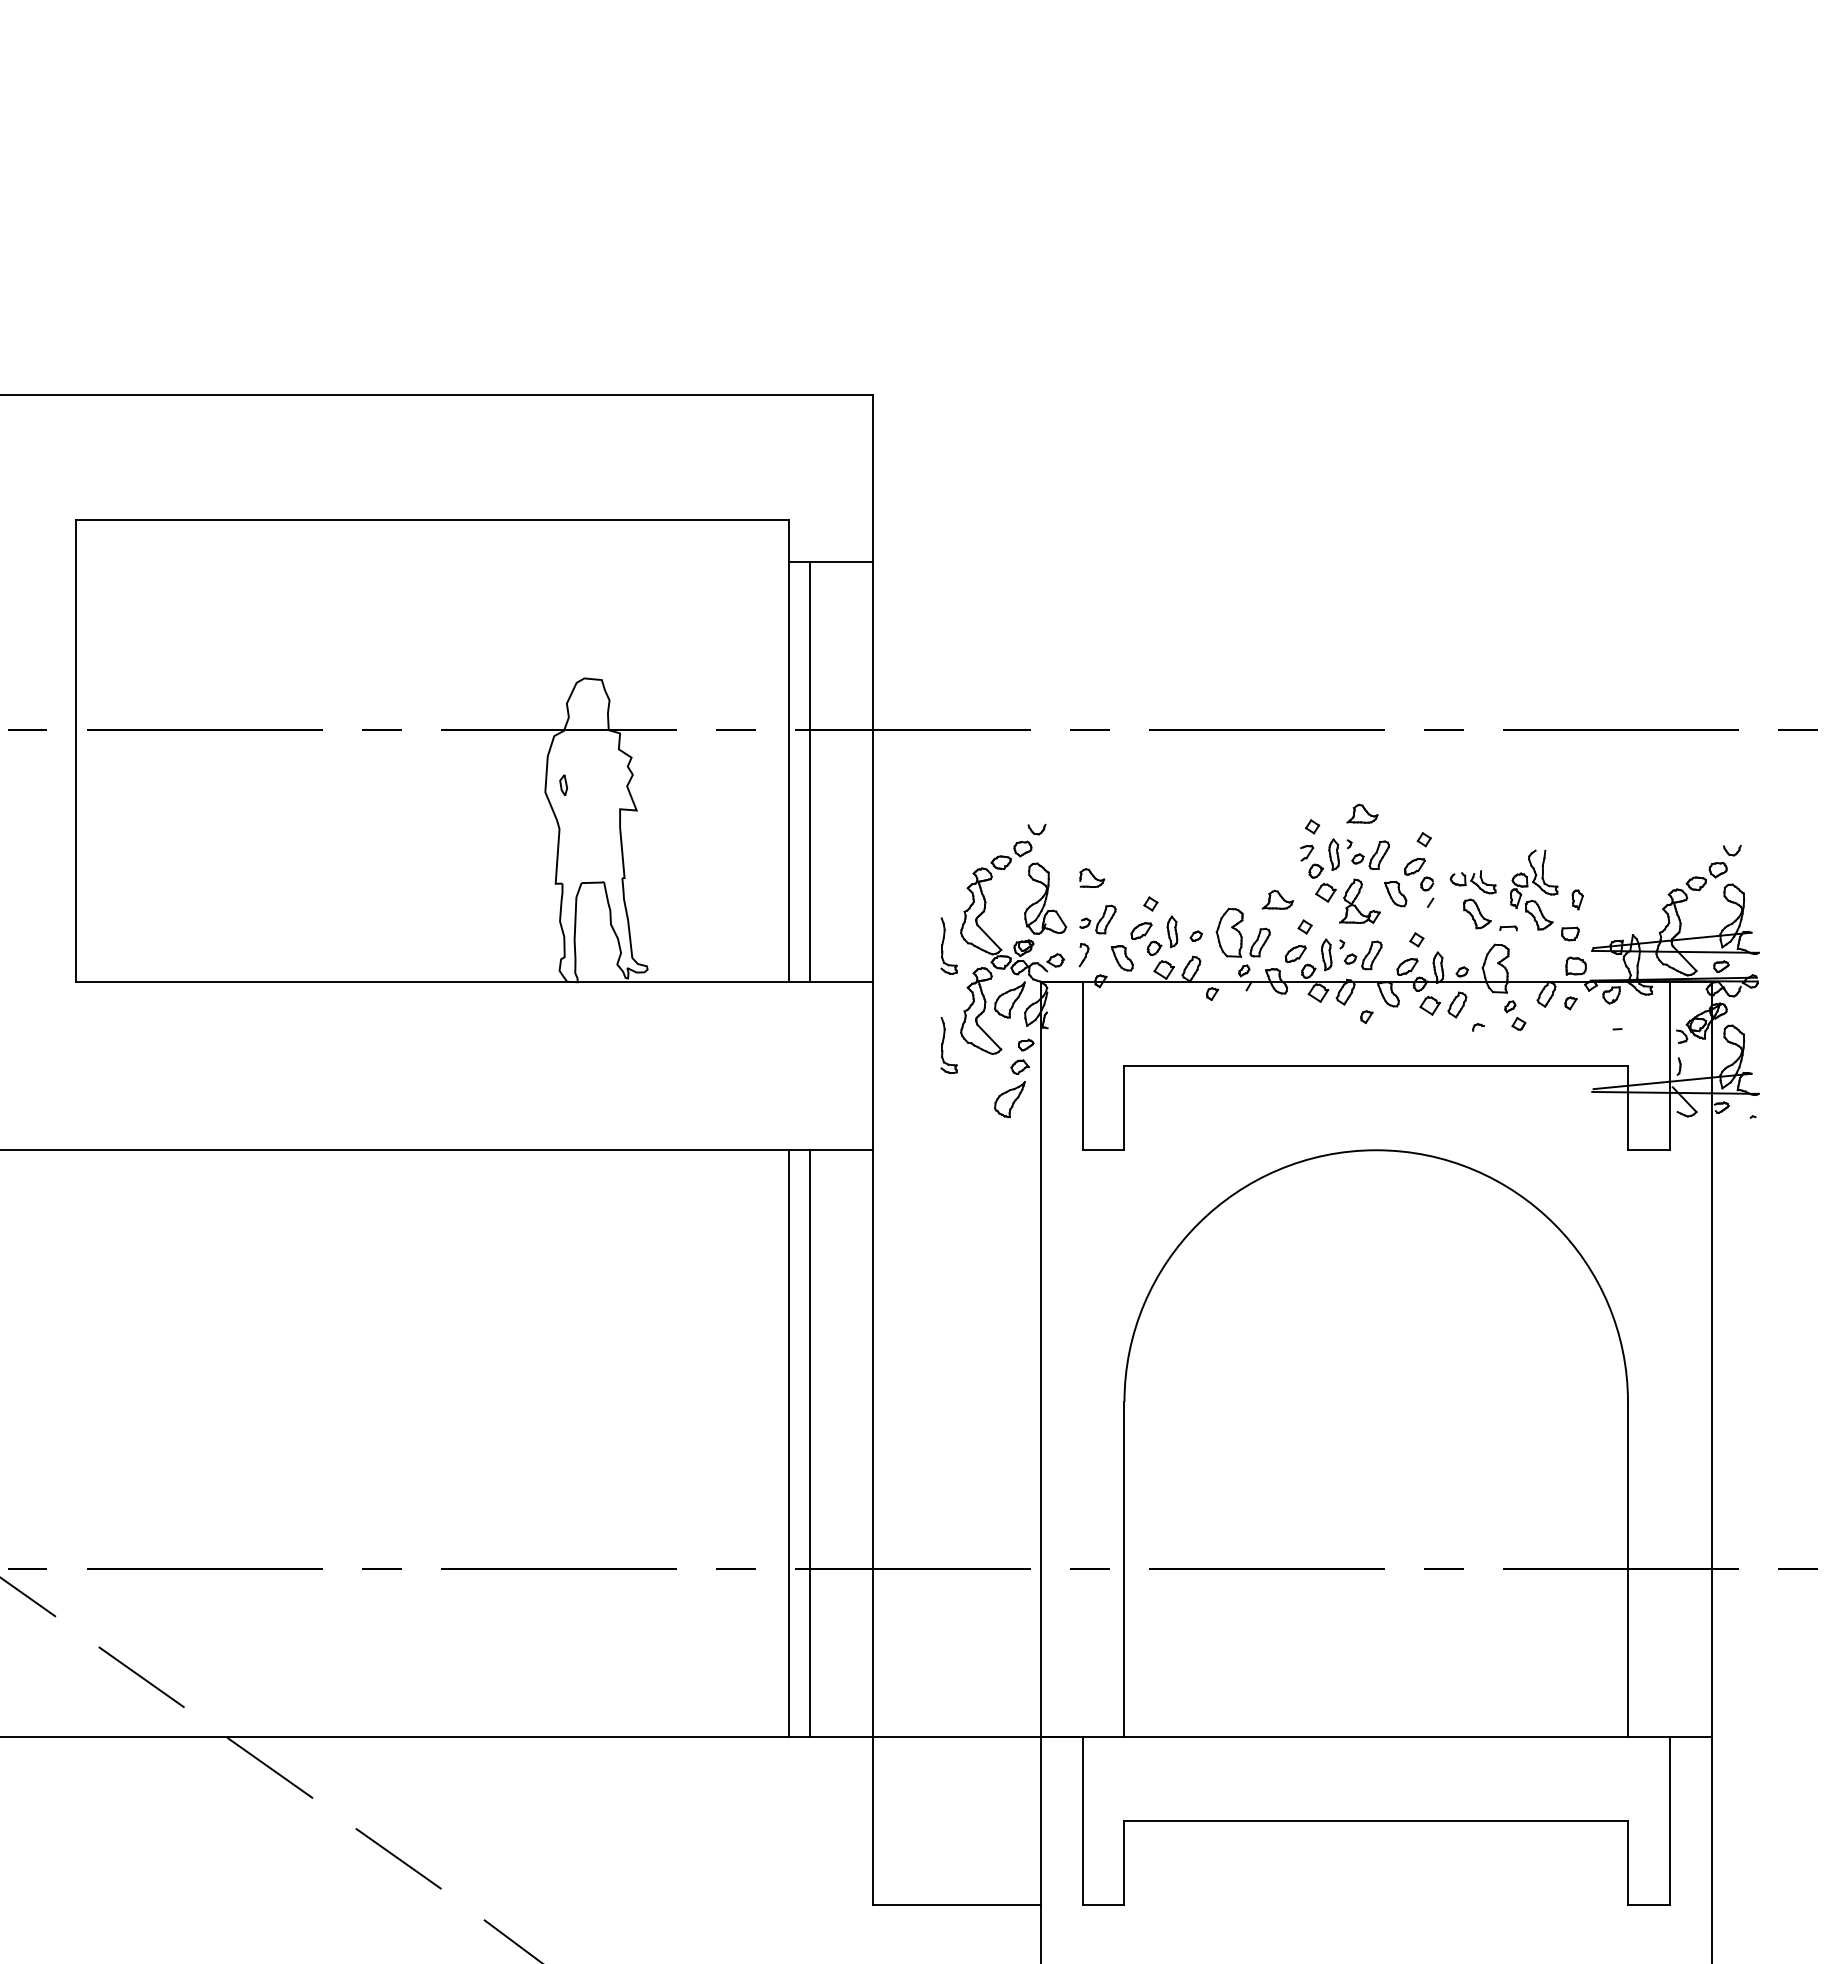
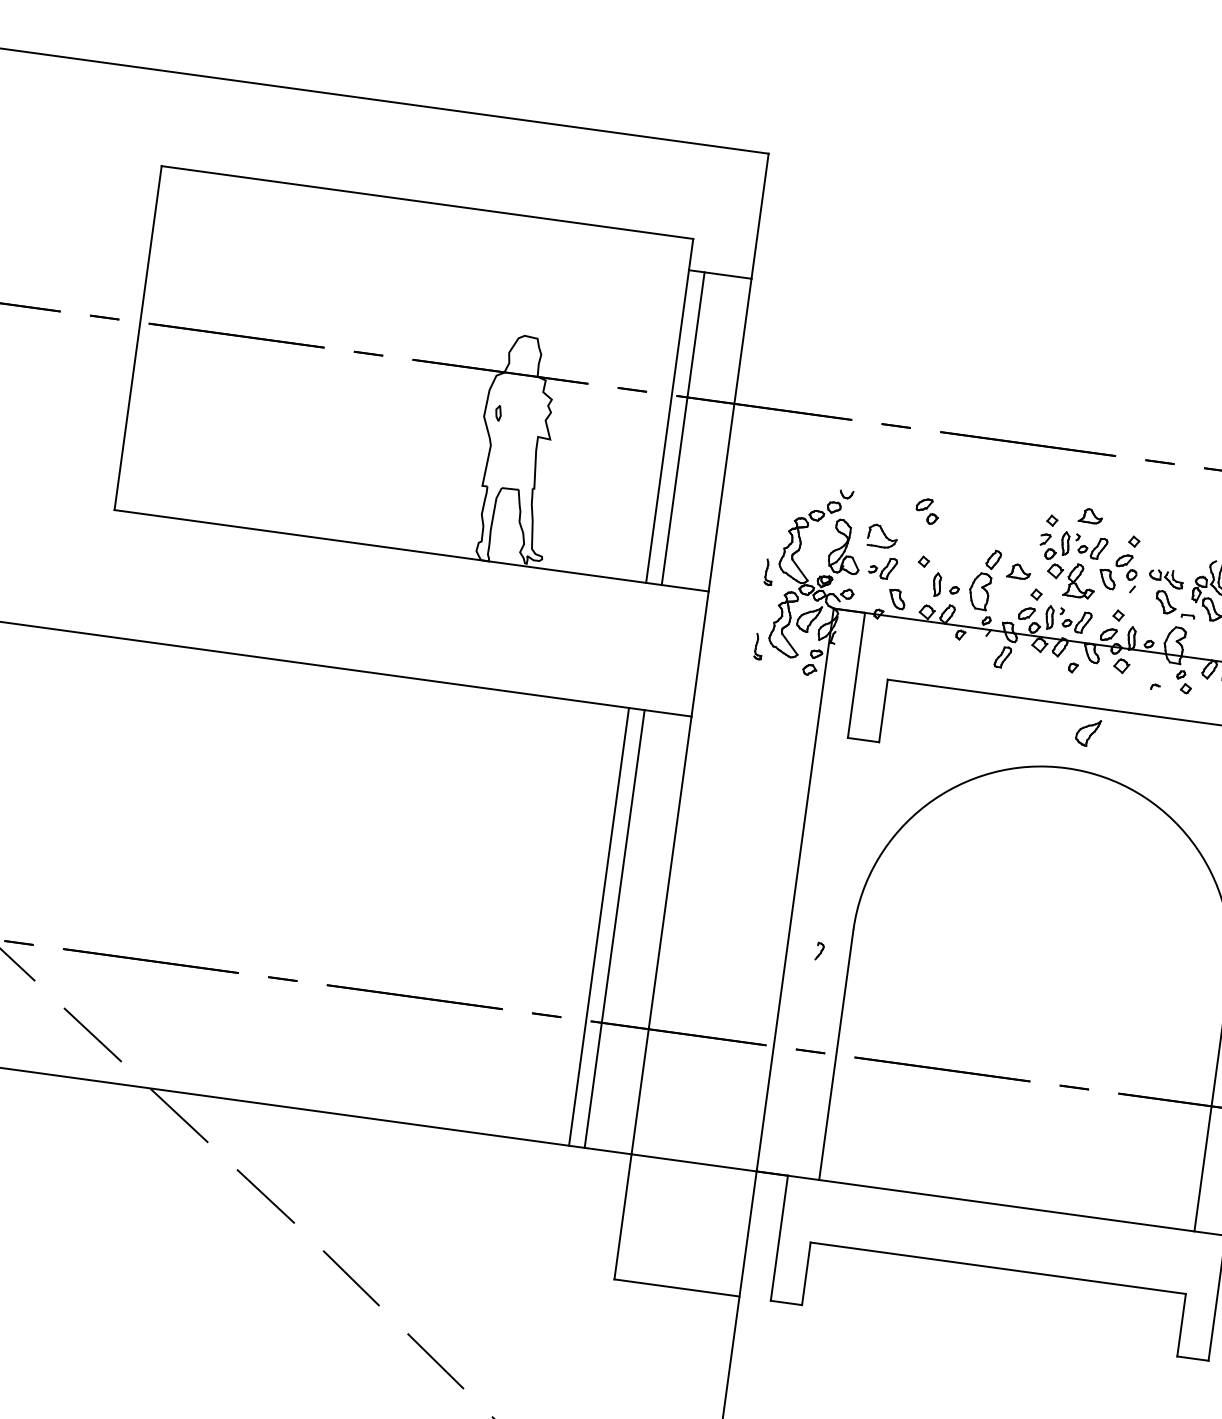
part: (1092, 877) -> (883, 536), size x1.6
part: (1146, 938) -> (927, 510), moved
part: (1259, 942) -> (1002, 657), moved
part: (948, 945) -> (768, 572), size x0.6
part: (1083, 955) -> (819, 951), moved
part: (1457, 1004) -> (993, 559), moved
part: (948, 1045) -> (758, 646), size x0.6
part: (1009, 1099) -> (1087, 732), moved

